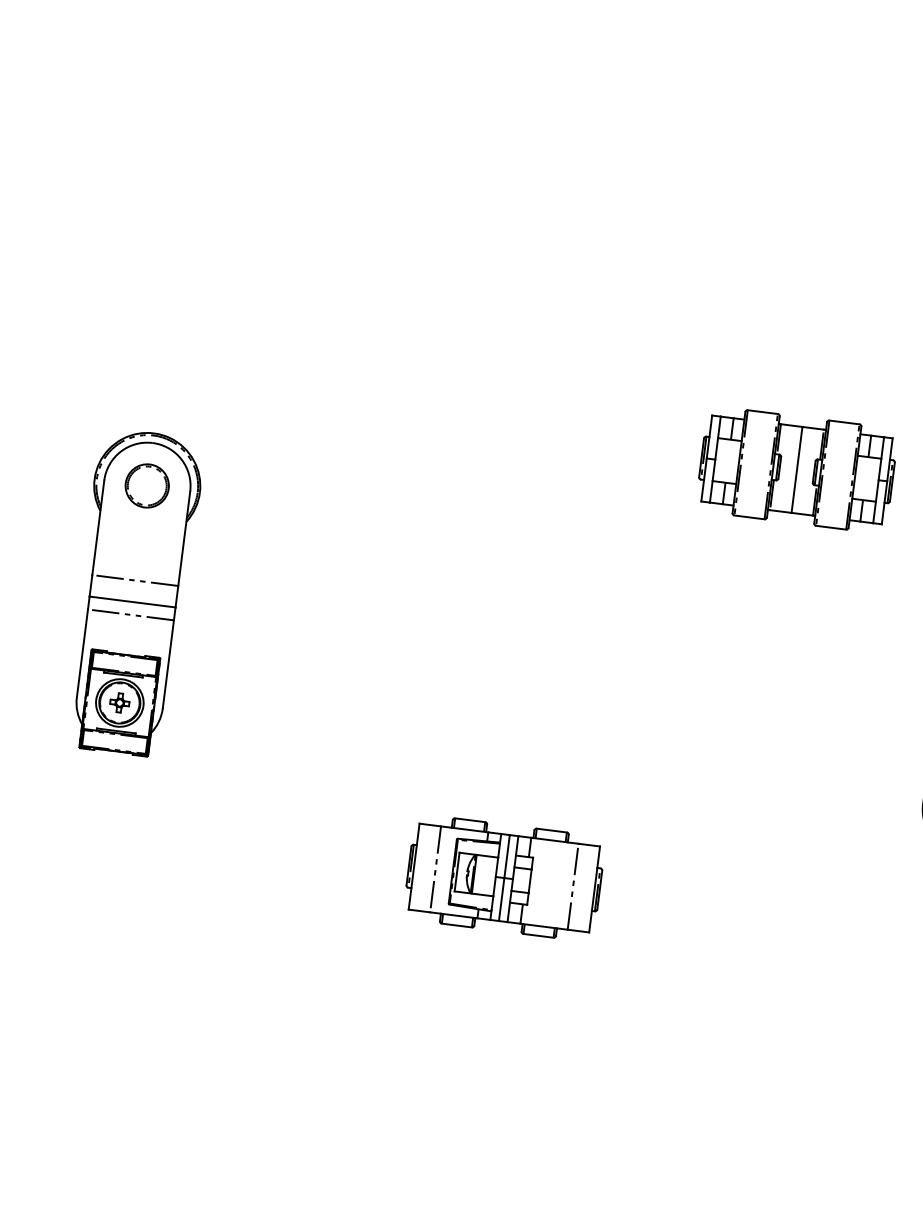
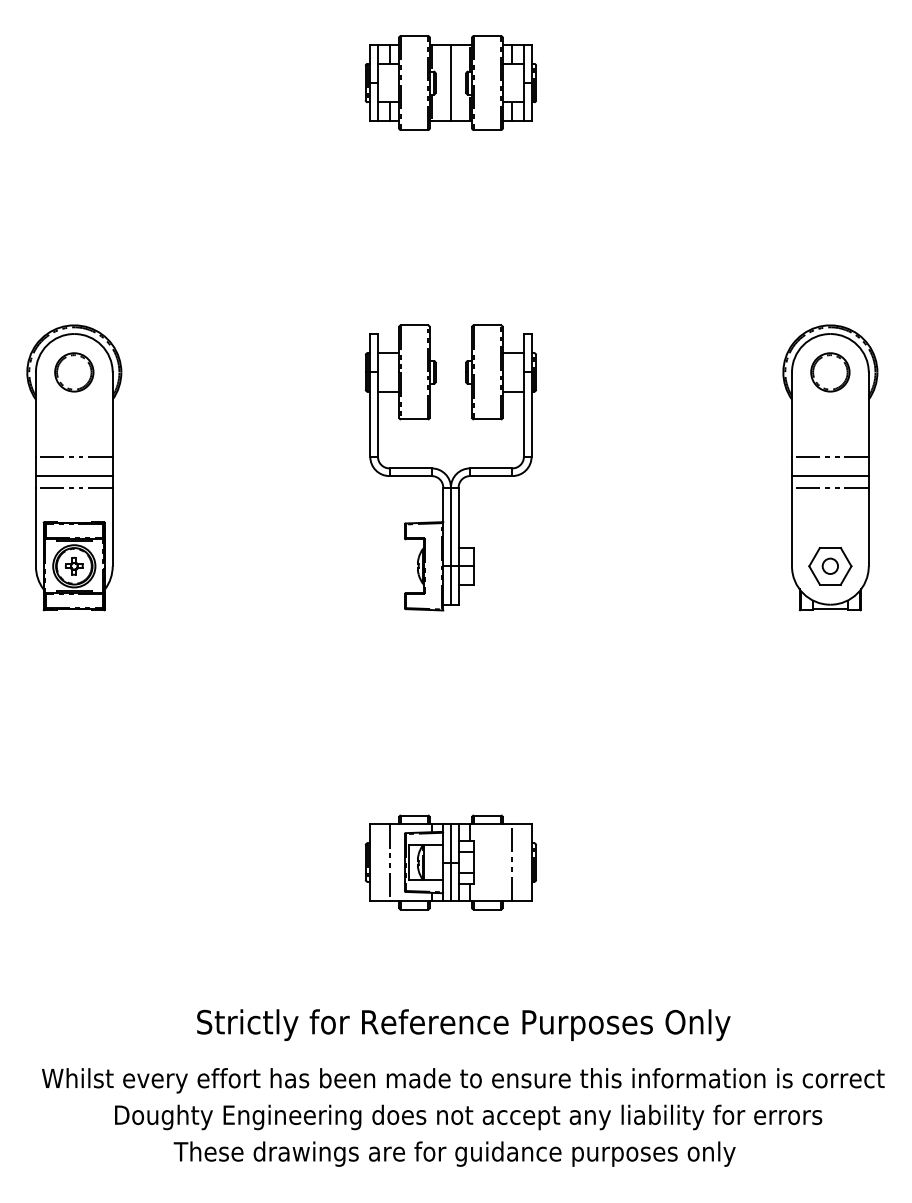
part: (796, 469) -> (450, 82), moved
part: (548, 650) -> (445, 472), added
part: (503, 877) -> (450, 862), moved

